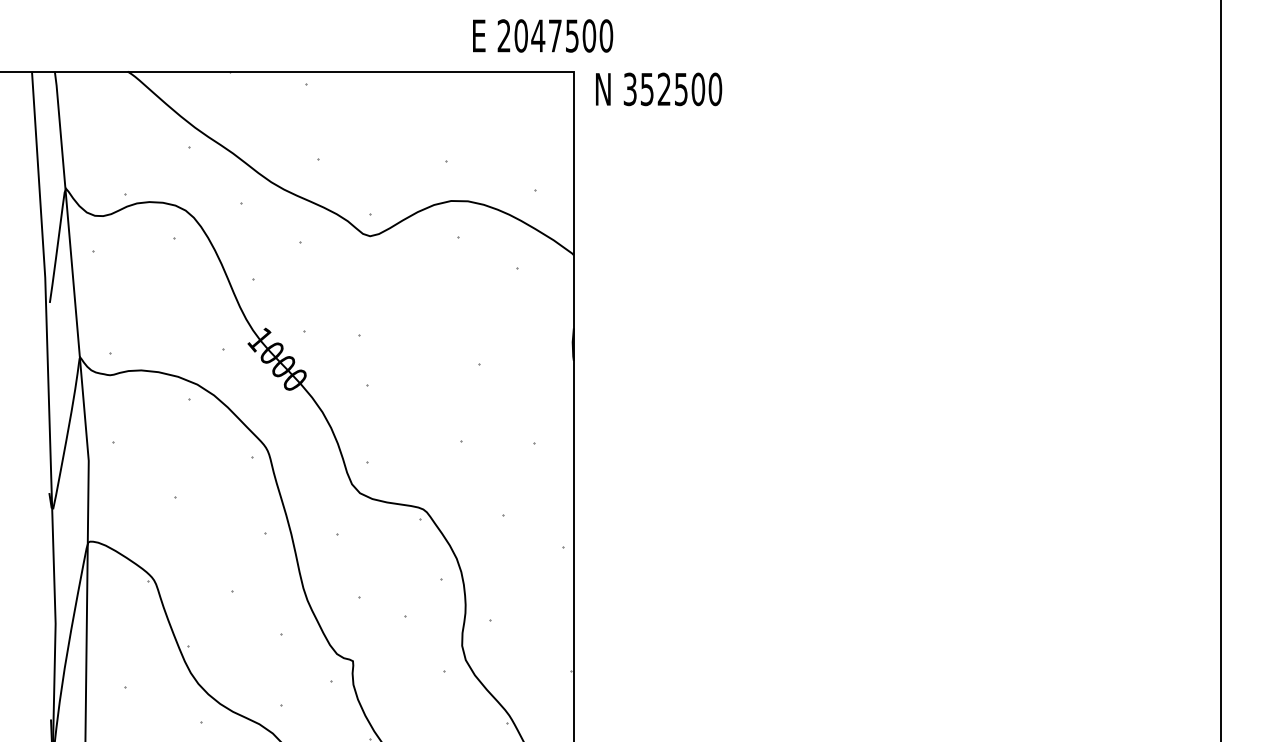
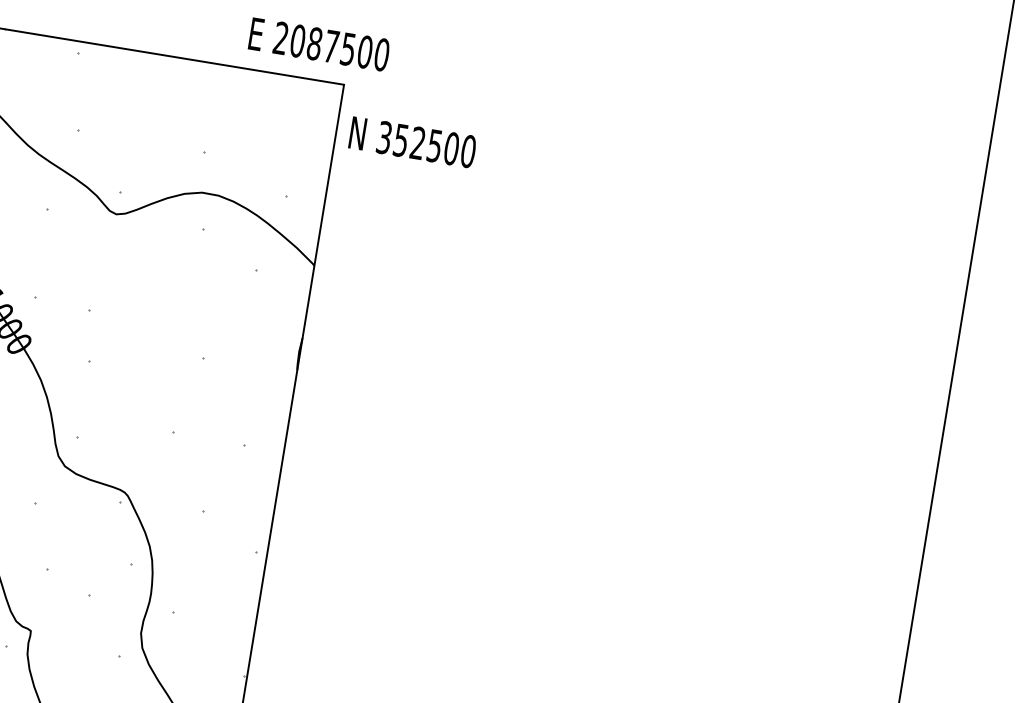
text: (538, 35) -> (315, 43), 2047500 -> 2087500
text: (659, 89) -> (413, 142), moved

